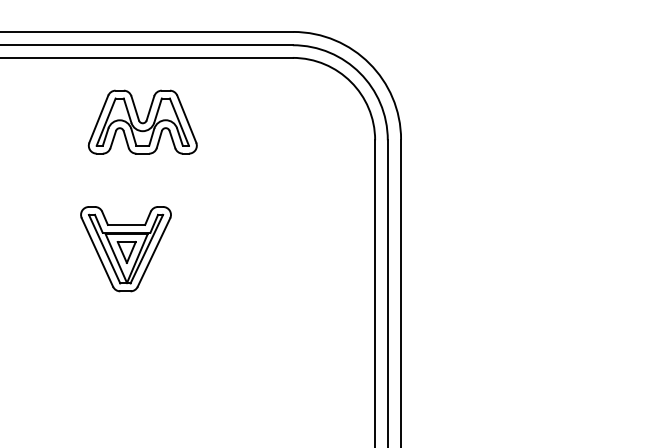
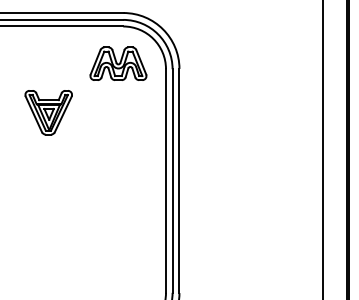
part: (142, 121) -> (118, 63), moved
part: (125, 248) -> (48, 112), moved

